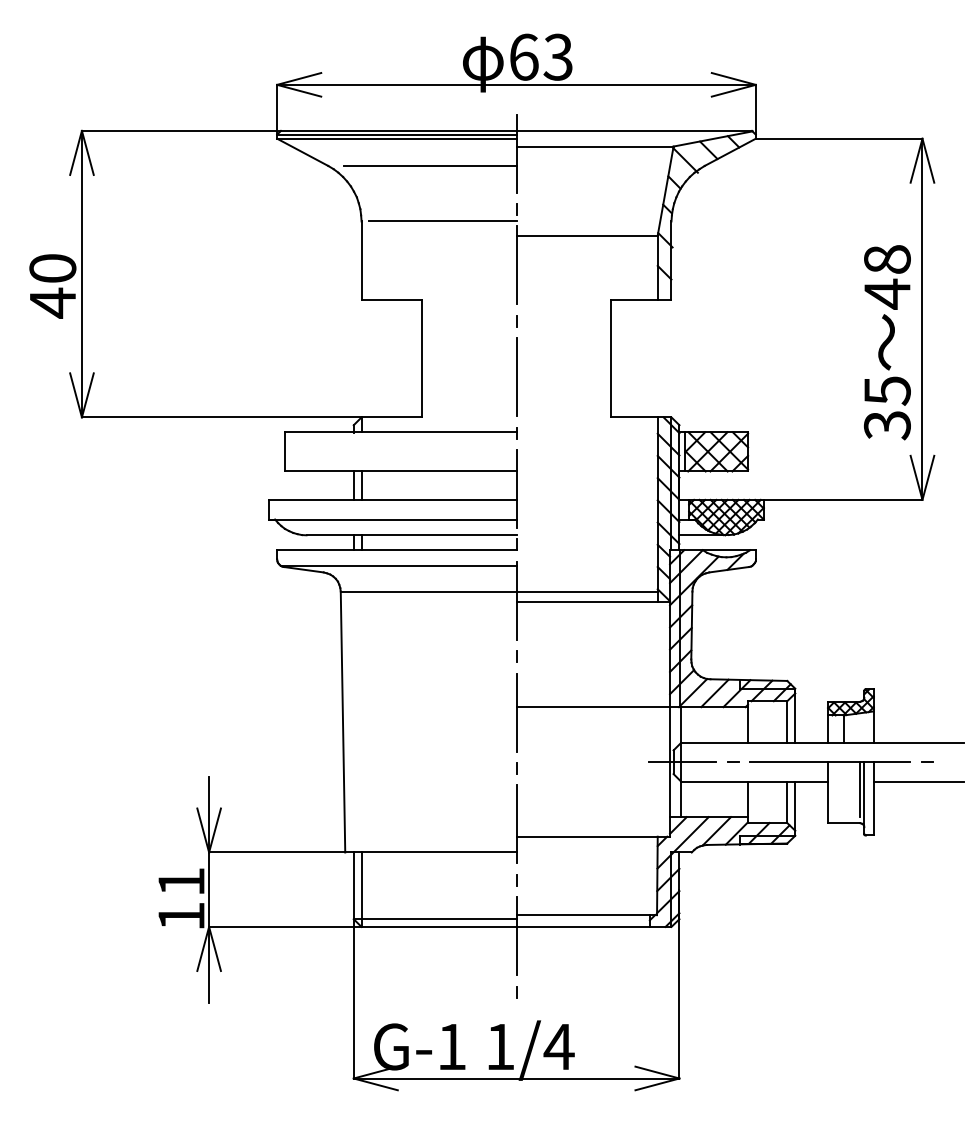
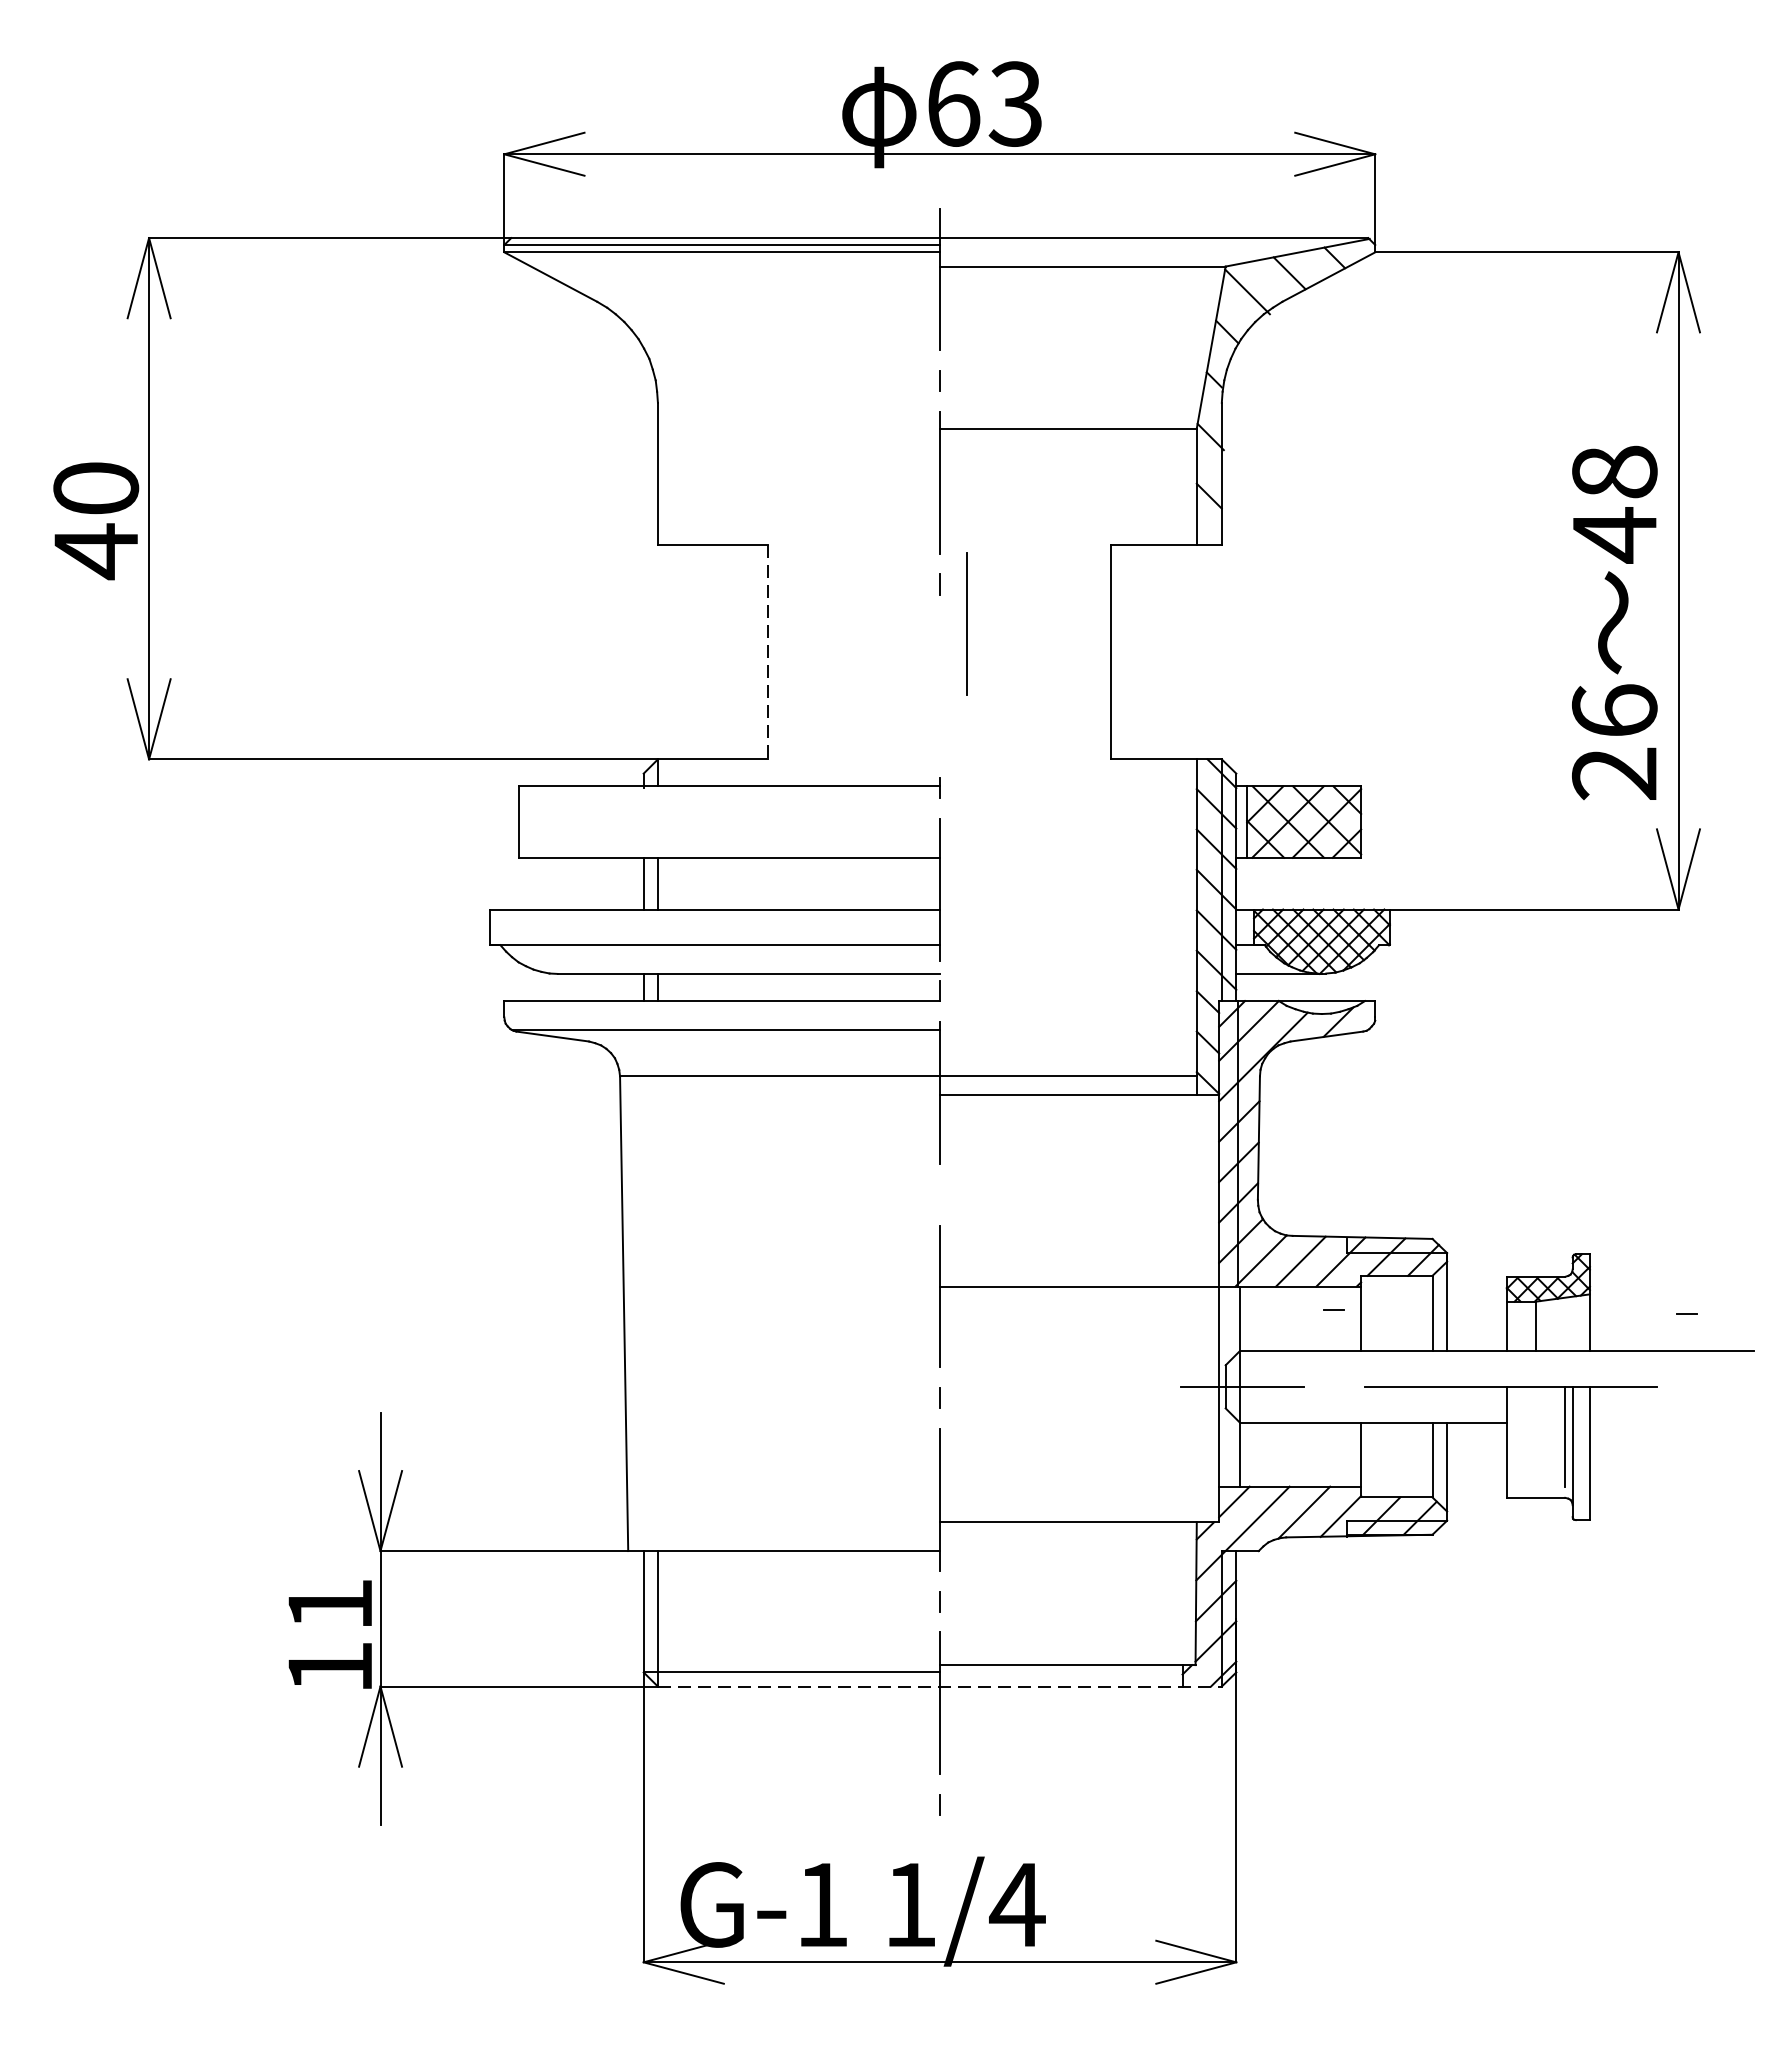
line: (430, 165) -> (783, 301), removed
line: (442, 221) -> (805, 402), removed
line: (422, 358) -> (768, 652), solid -> dashed
line: (516, 376) -> (967, 623), moved
text: (886, 408) -> (1613, 743), 35 -> 26
line: (516, 656) -> (939, 1194), removed
line: (733, 761) -> (1334, 1309), moved
line: (927, 761) -> (1687, 1312), moved
line: (918, 781) -> (1671, 1421), removed
line: (516, 926) -> (939, 1685), solid -> dashed

